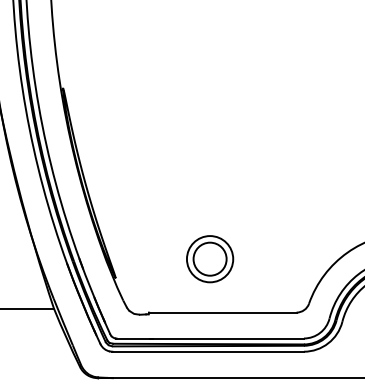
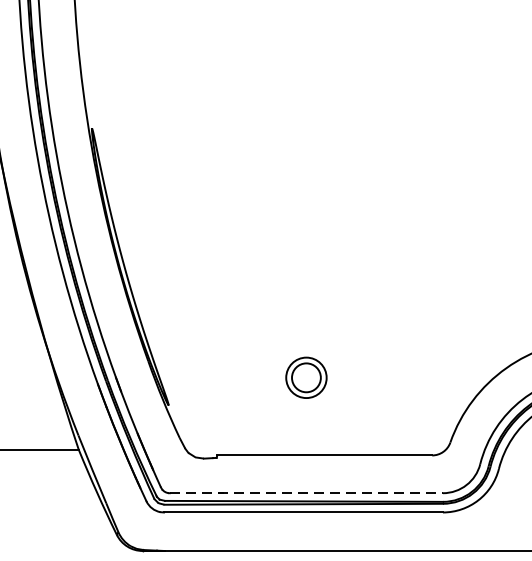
part: (210, 259) -> (306, 378), size x0.6
line: (210, 338) -> (306, 493), solid -> dashed

